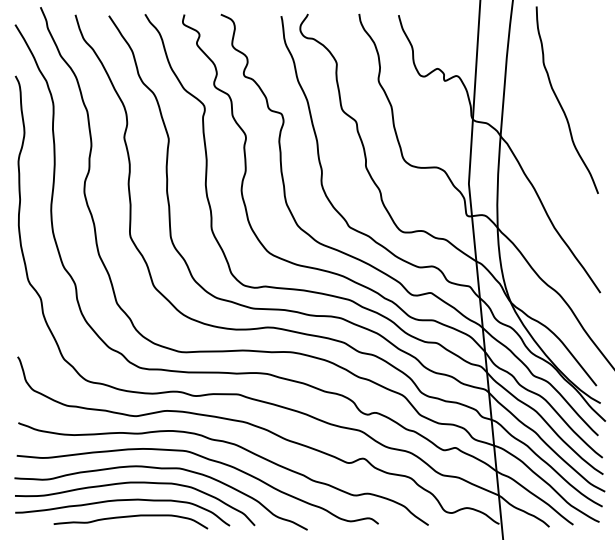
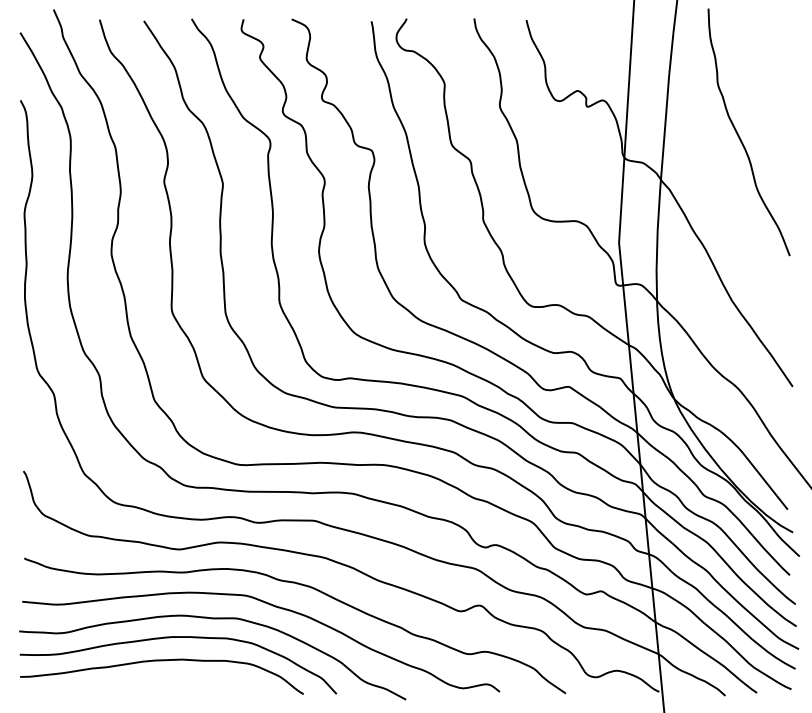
curve: (130, 517) -> (172, 683), removed

